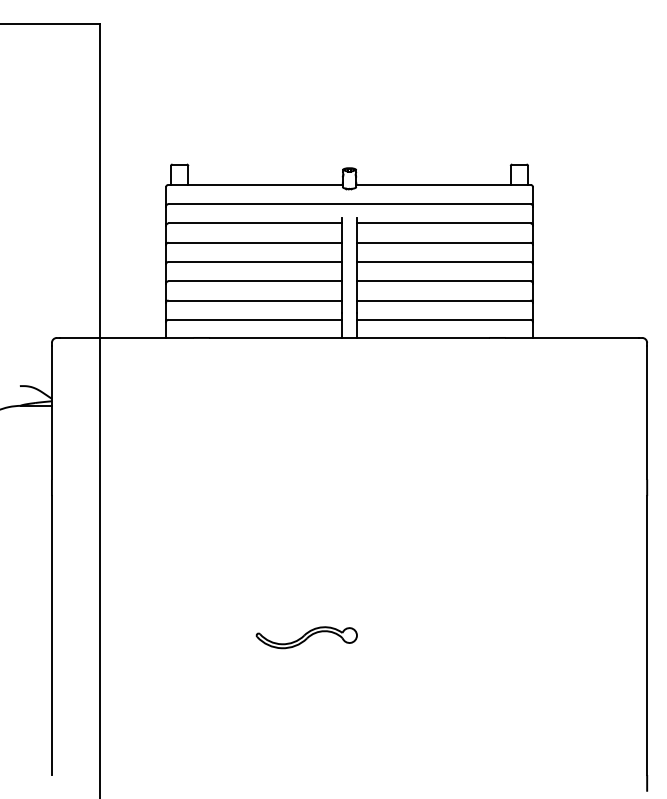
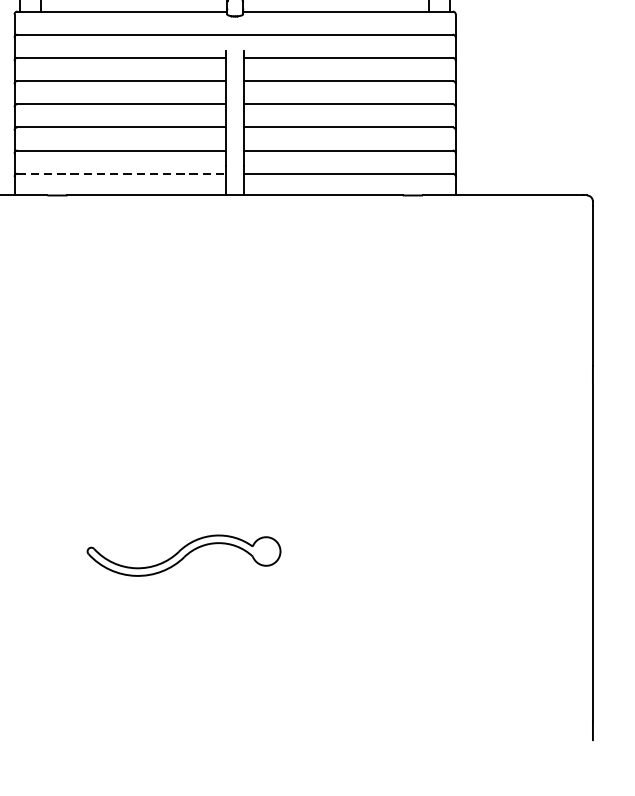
line: (255, 319) -> (122, 173), solid -> dashed
part: (306, 637) -> (183, 555), size x1.6

